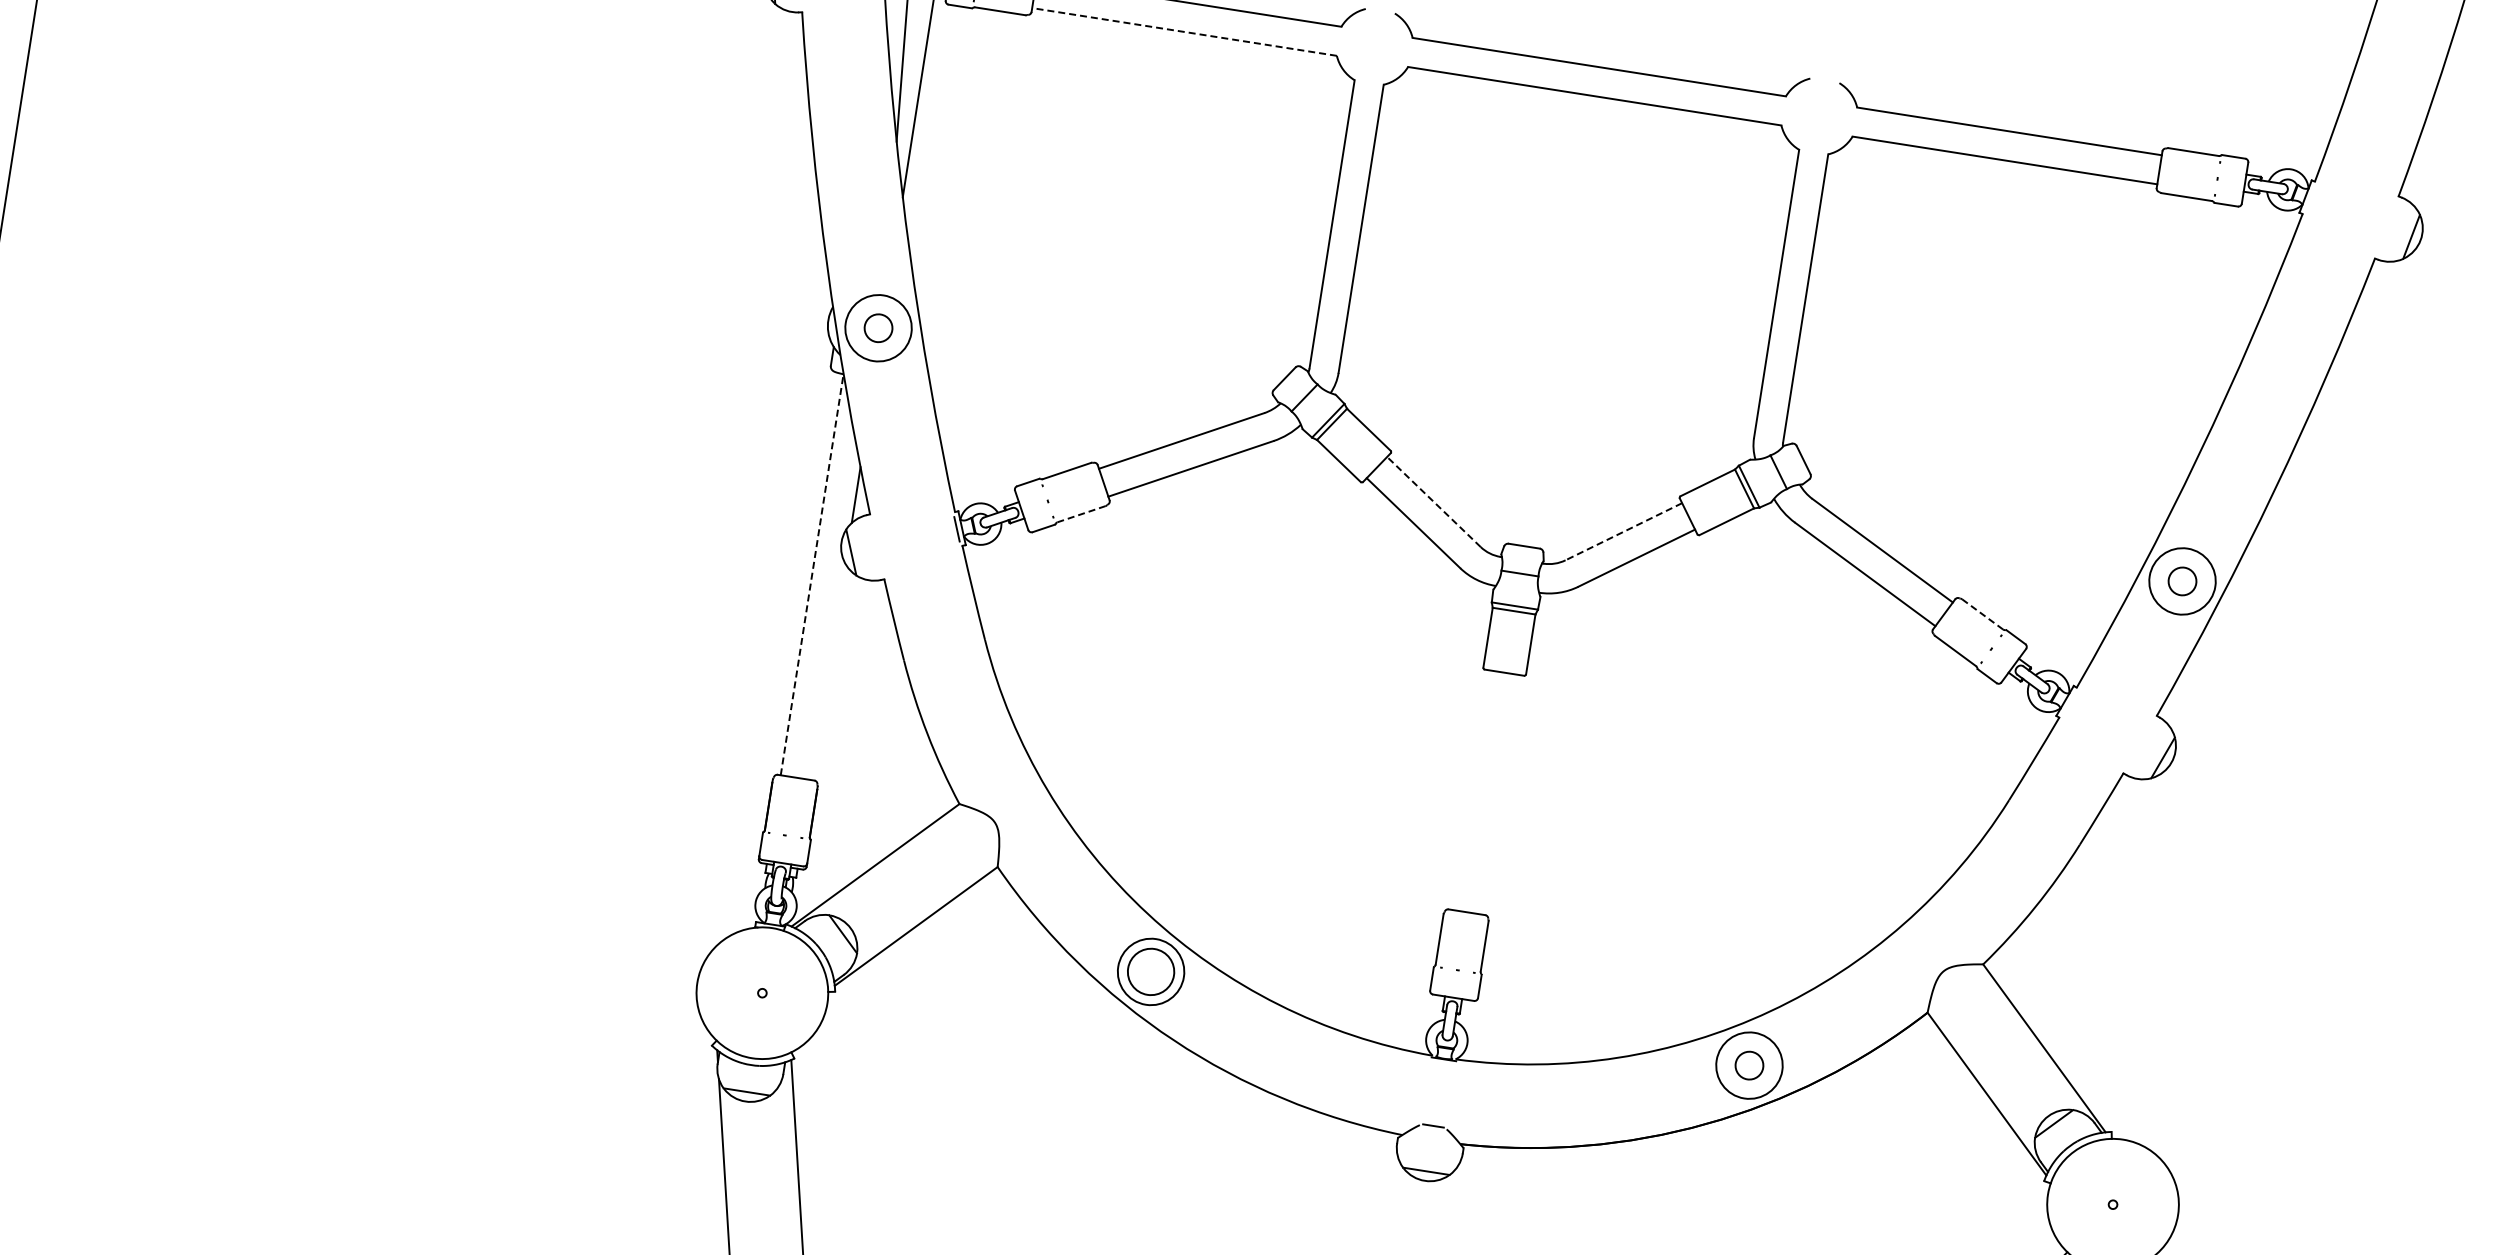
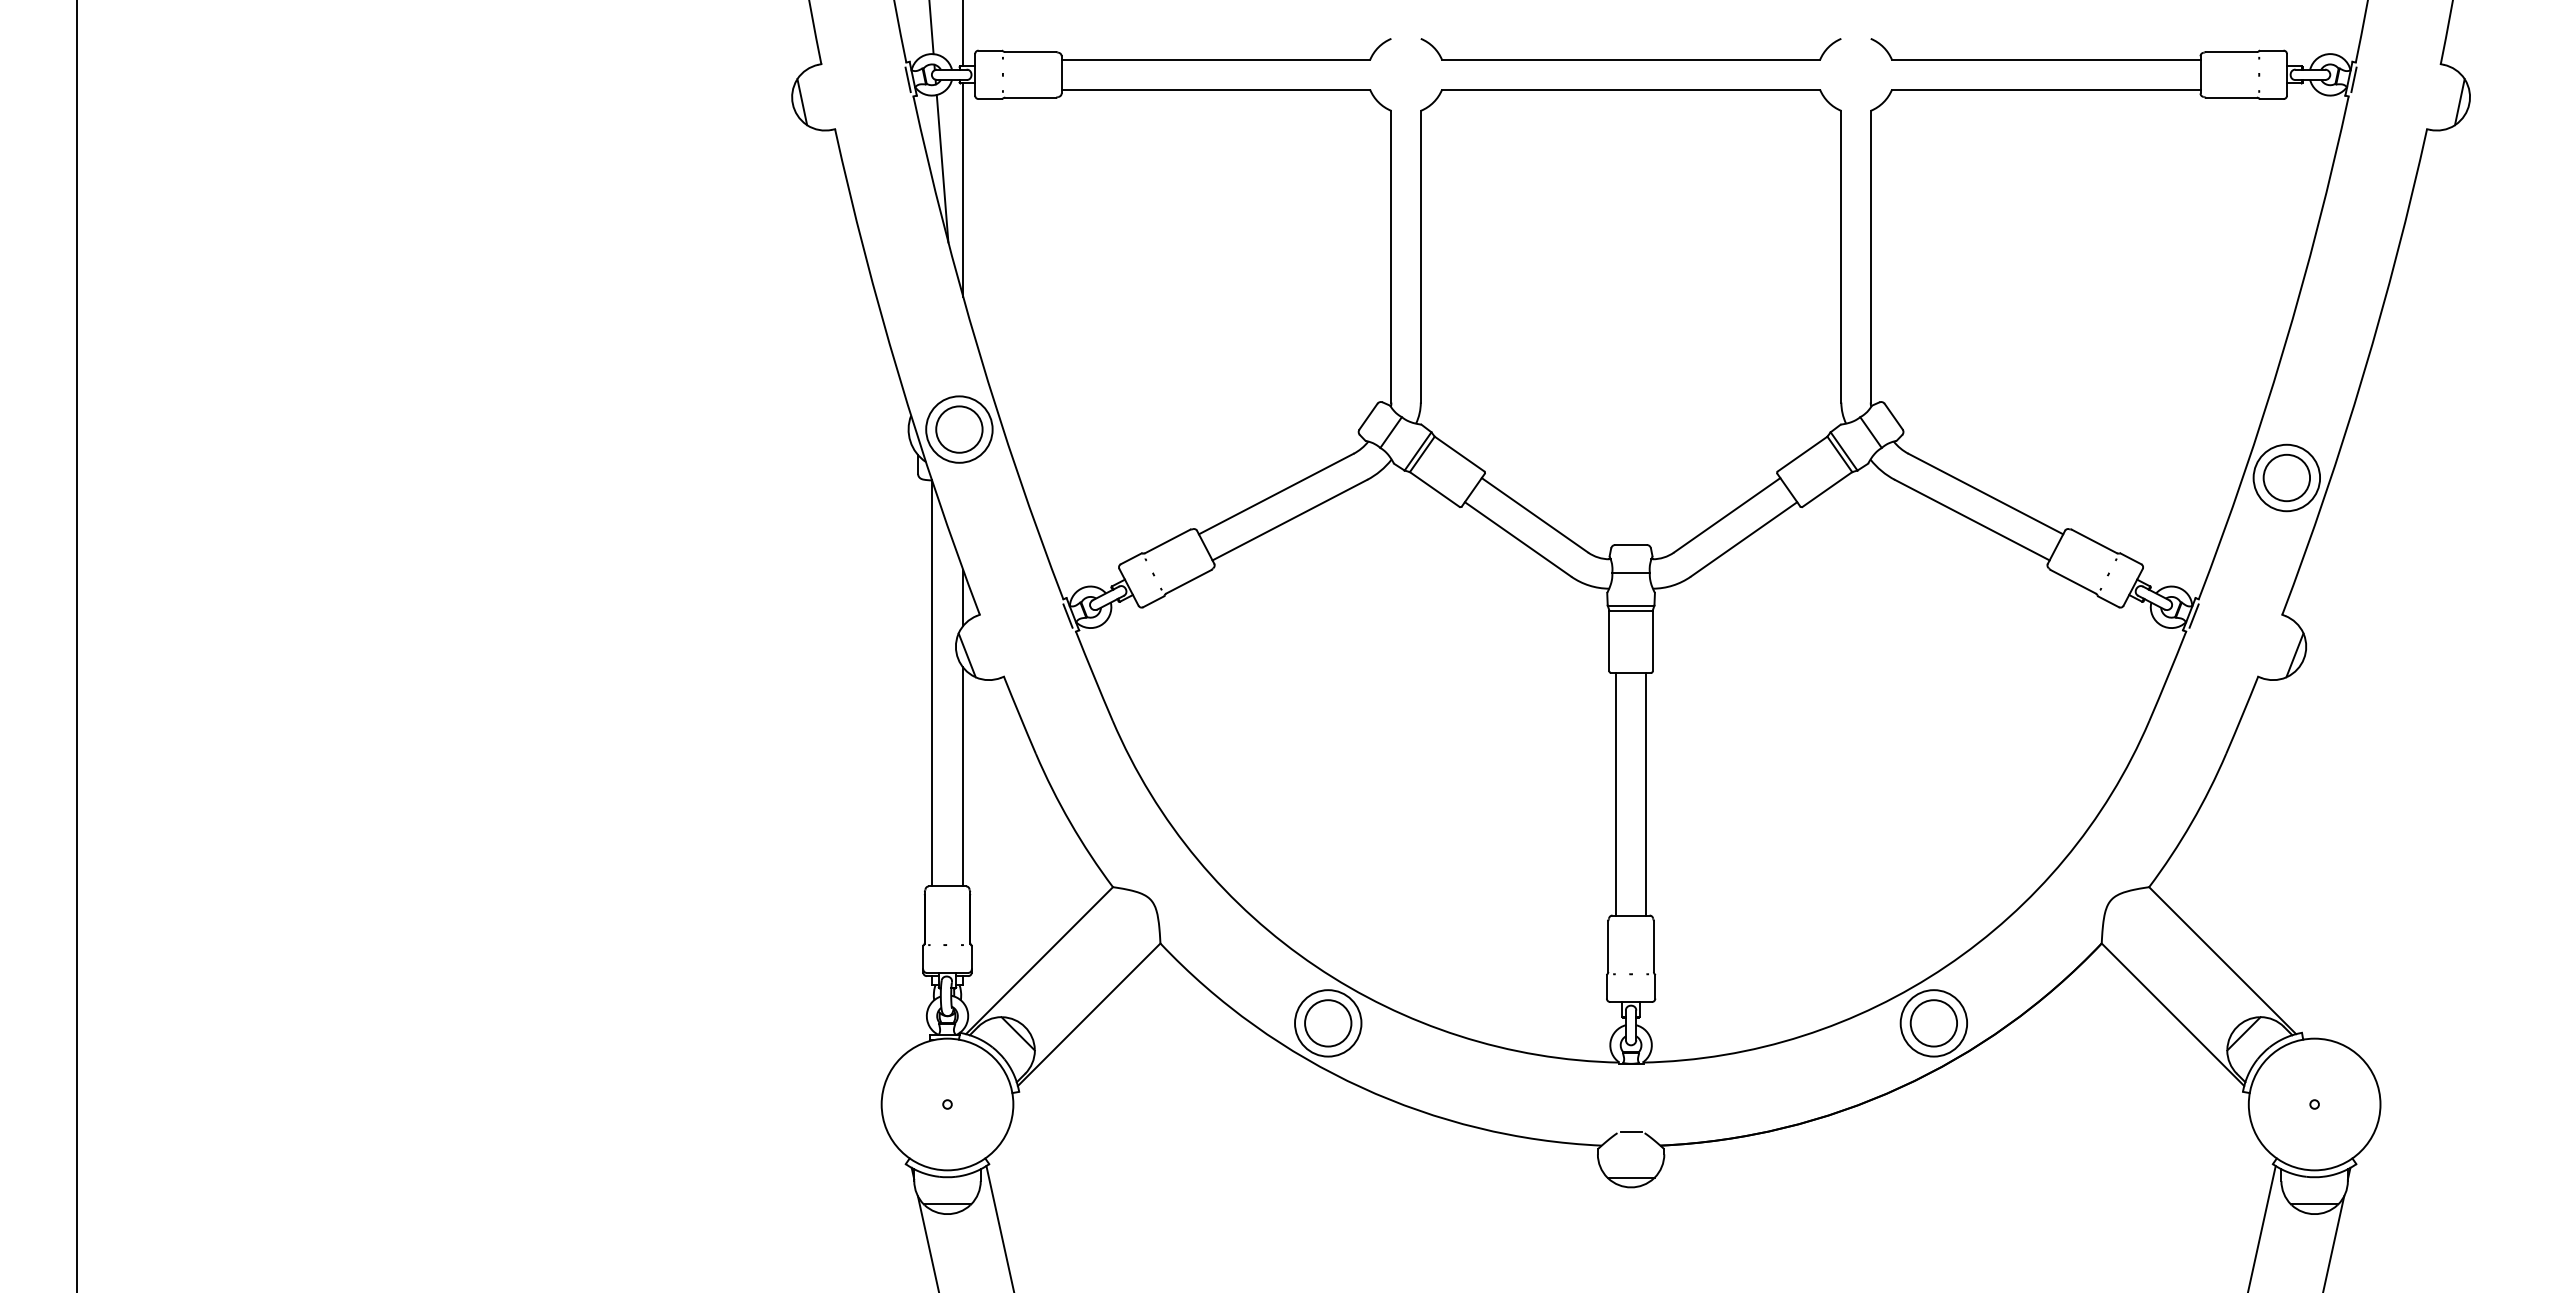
line: (1184, 31) -> (1215, 89), dashed -> solid
line: (2310, 198) -> (2353, 79), added
circle: (878, 328) -> (959, 429), size x1.67
line: (1433, 502) -> (1534, 515), dashed -> solid
line: (1081, 514) -> (1188, 582), dashed -> solid
line: (1624, 531) -> (1727, 515), dashed -> solid
line: (811, 573) -> (931, 682), dashed -> solid
circle: (2182, 580) -> (2286, 477), size x1.67
line: (1982, 614) -> (2094, 541), dashed -> solid
line: (828, 671) -> (963, 776), added
line: (2069, 702) -> (2193, 615), added
line: (1471, 790) -> (1616, 794), added
line: (1499, 794) -> (1645, 794), added
circle: (1749, 1065) -> (1933, 1023), size x1.67

